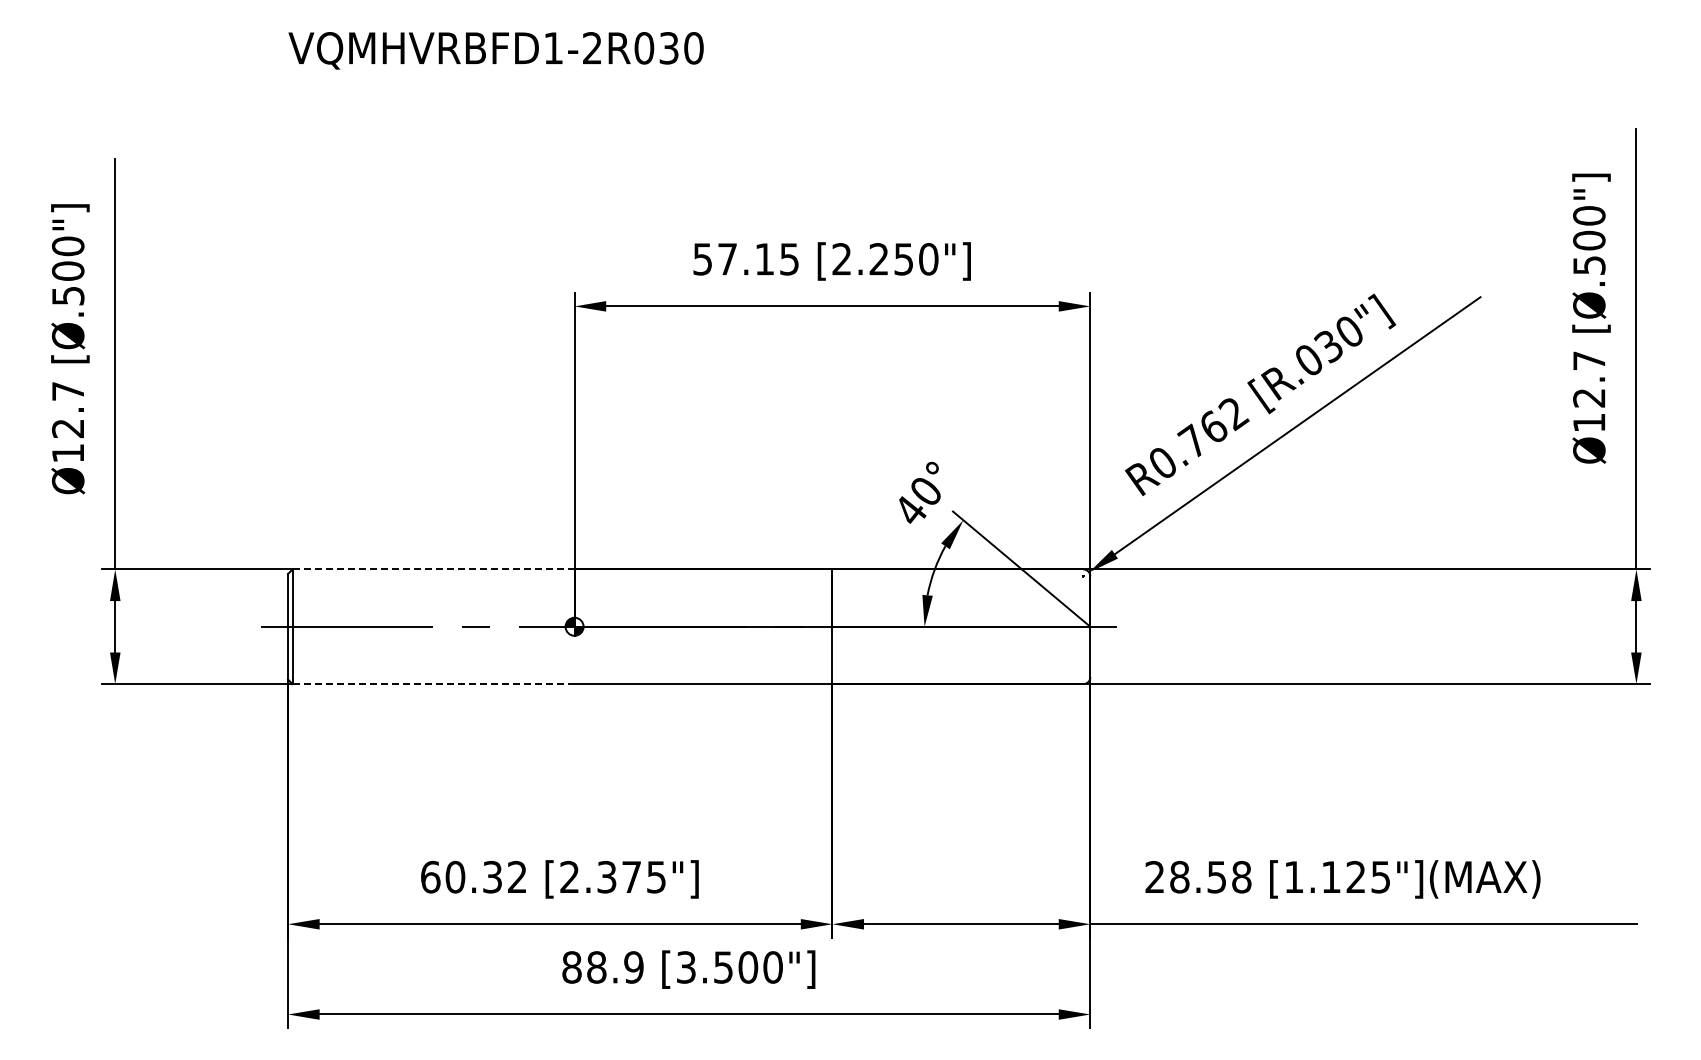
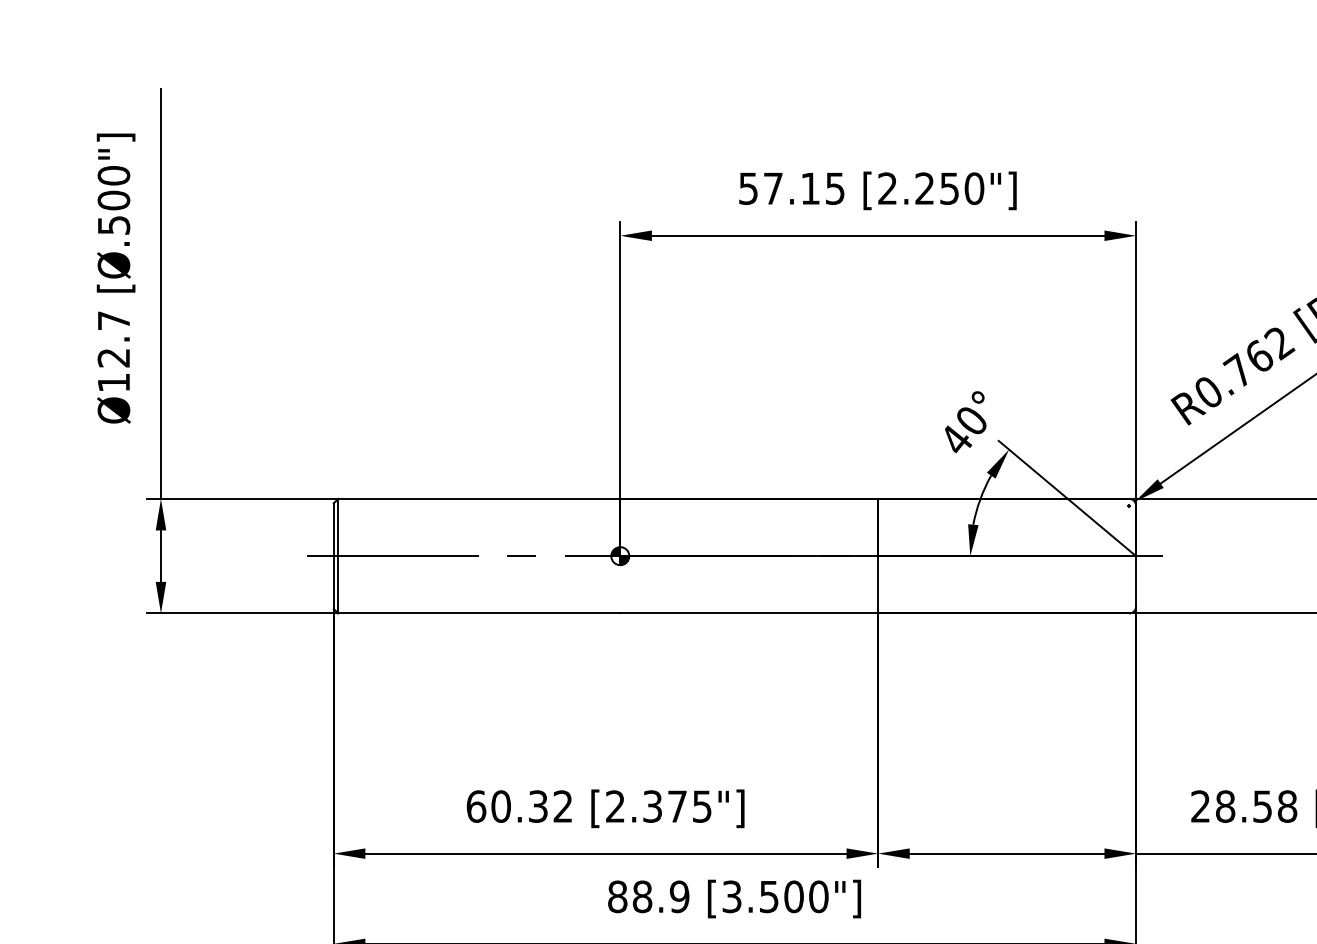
line: (433, 569) -> (479, 498), dashed -> solid
line: (434, 684) -> (480, 613), dashed -> solid

